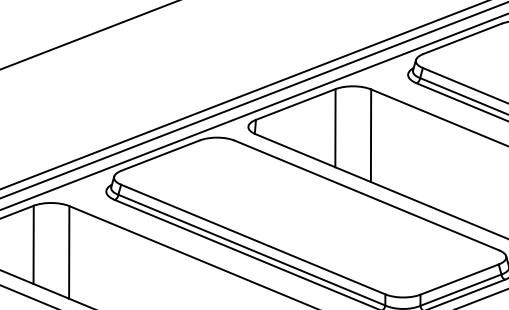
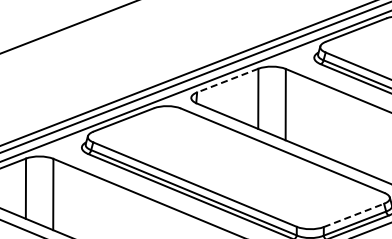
line: (295, 104) -> (227, 80), solid -> dashed
line: (460, 279) -> (354, 215), solid -> dashed

